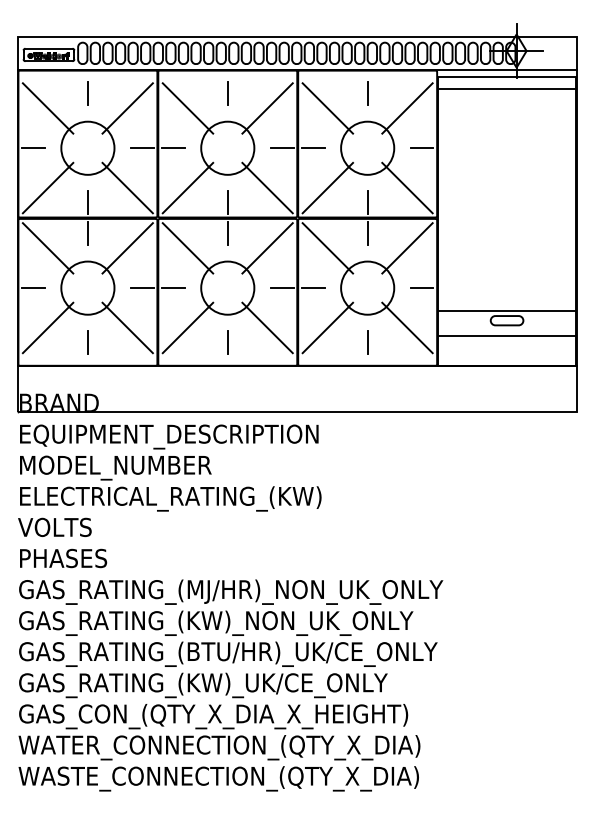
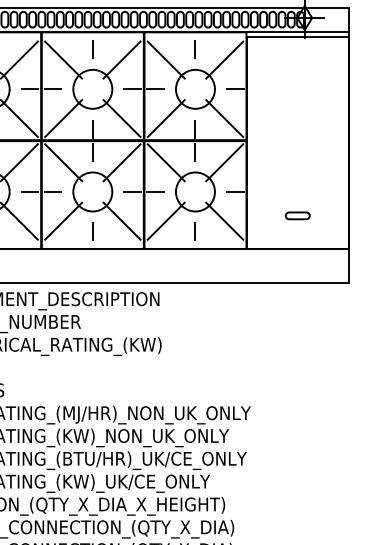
line: (506, 88) -> (297, 45), removed
line: (506, 311) -> (297, 209), removed
line: (506, 336) -> (297, 227), removed

